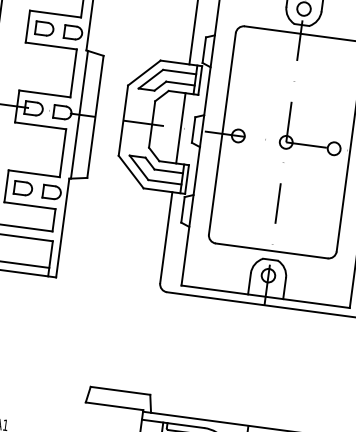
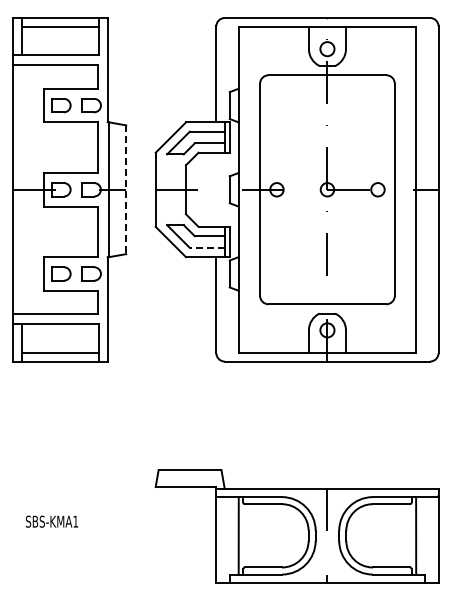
line: (95, 117) -> (126, 190), solid -> dashed
line: (181, 128) -> (216, 189), removed
line: (164, 181) -> (206, 247), solid -> dashed

